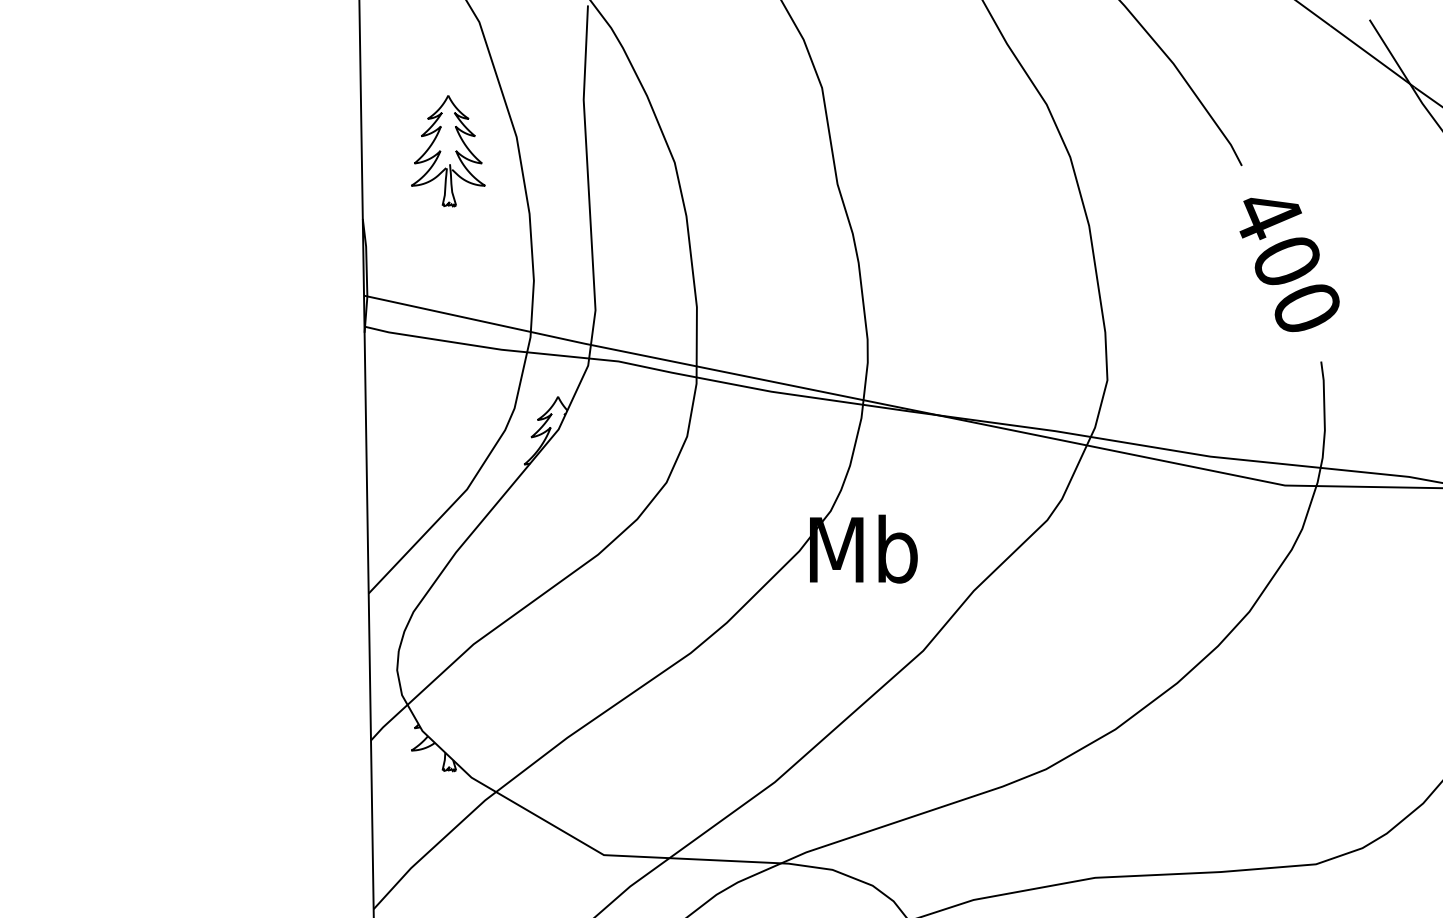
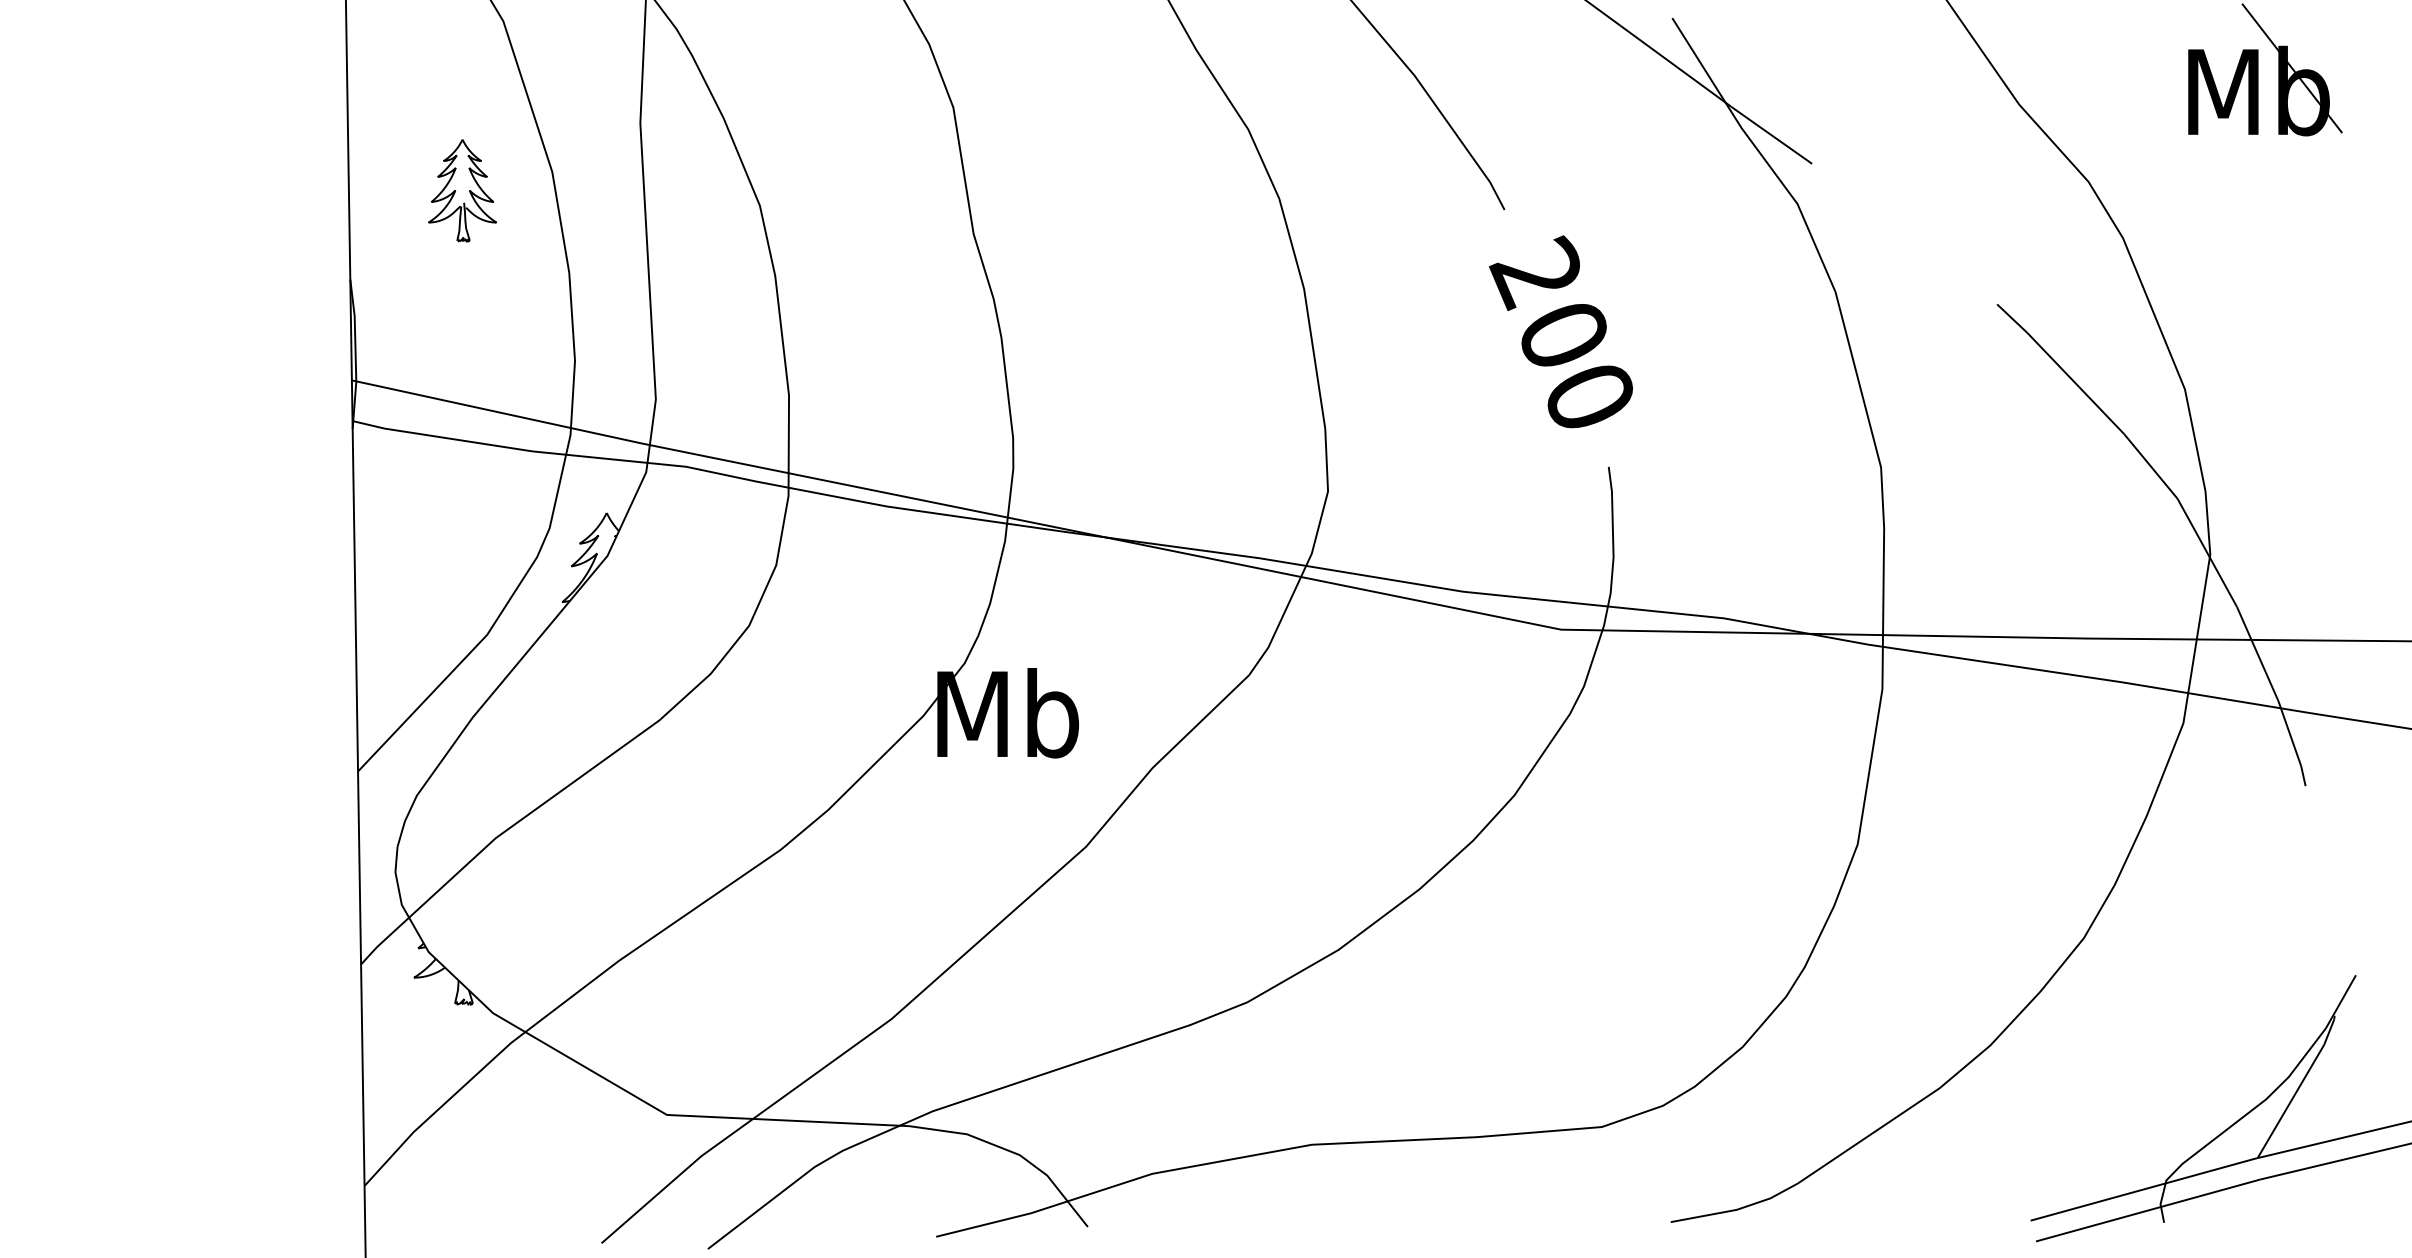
part: (448, 151) -> (462, 190), size x0.7
text: (1265, 214) -> (1535, 273), 400 -> 200

